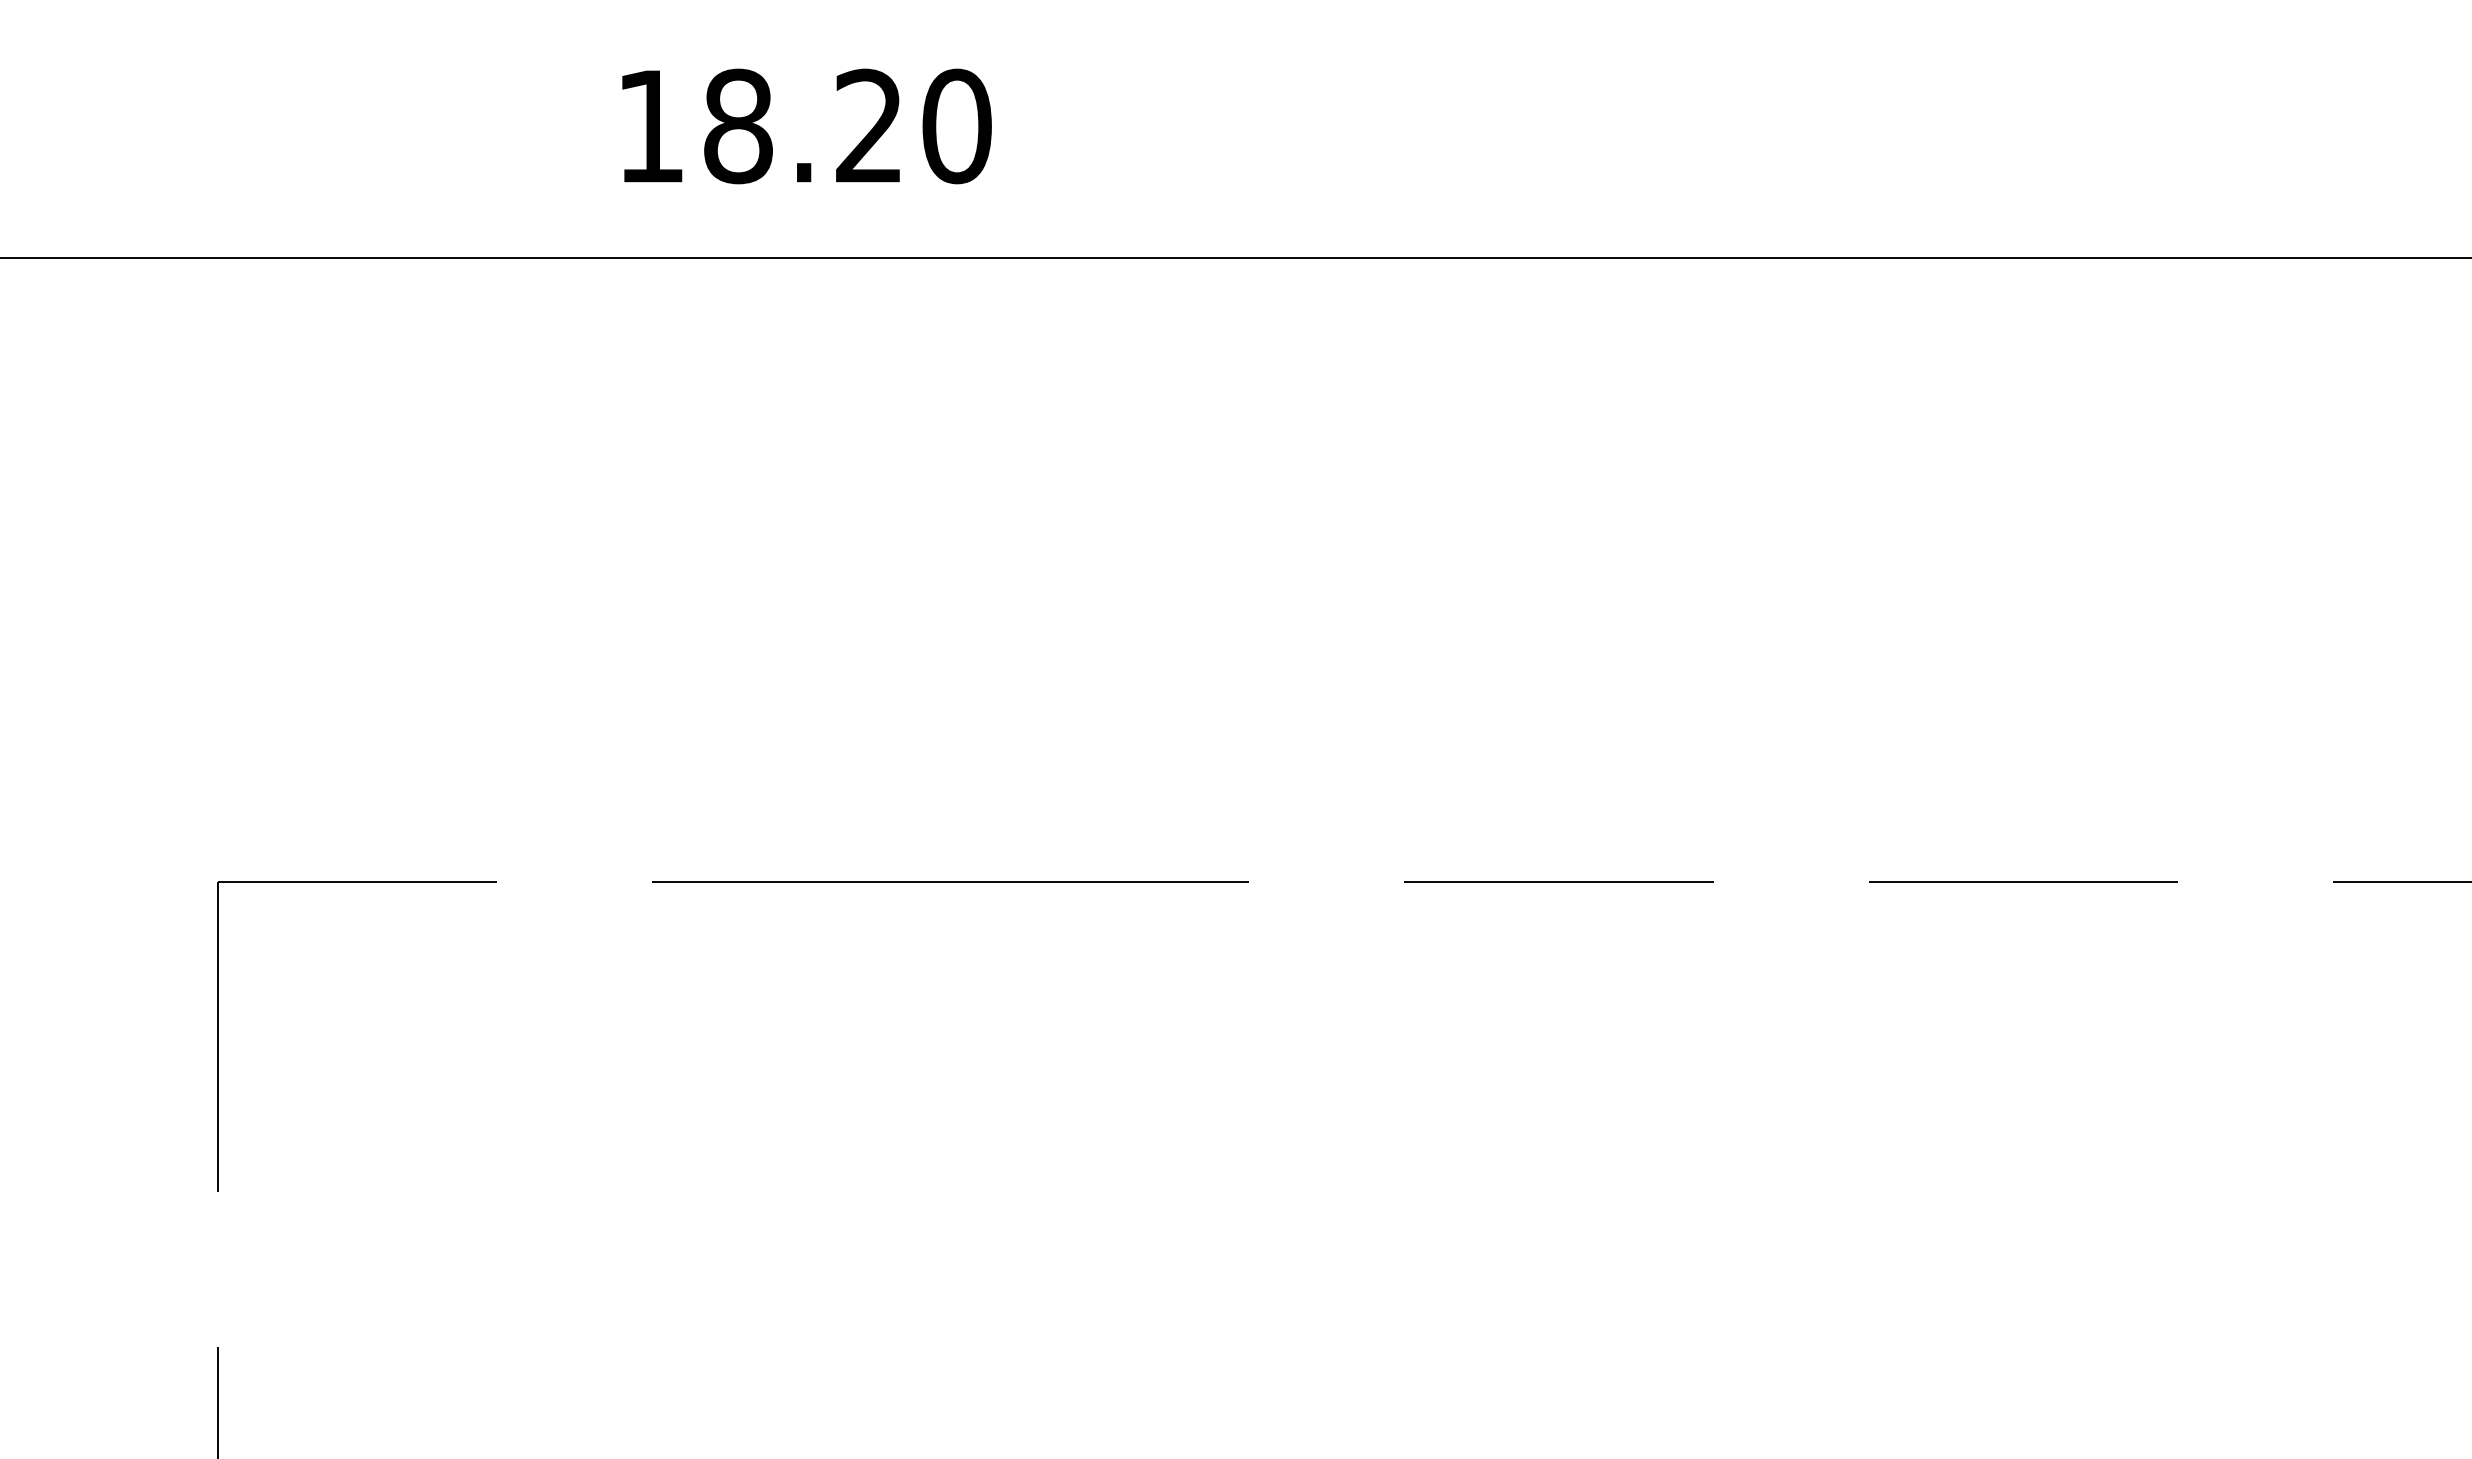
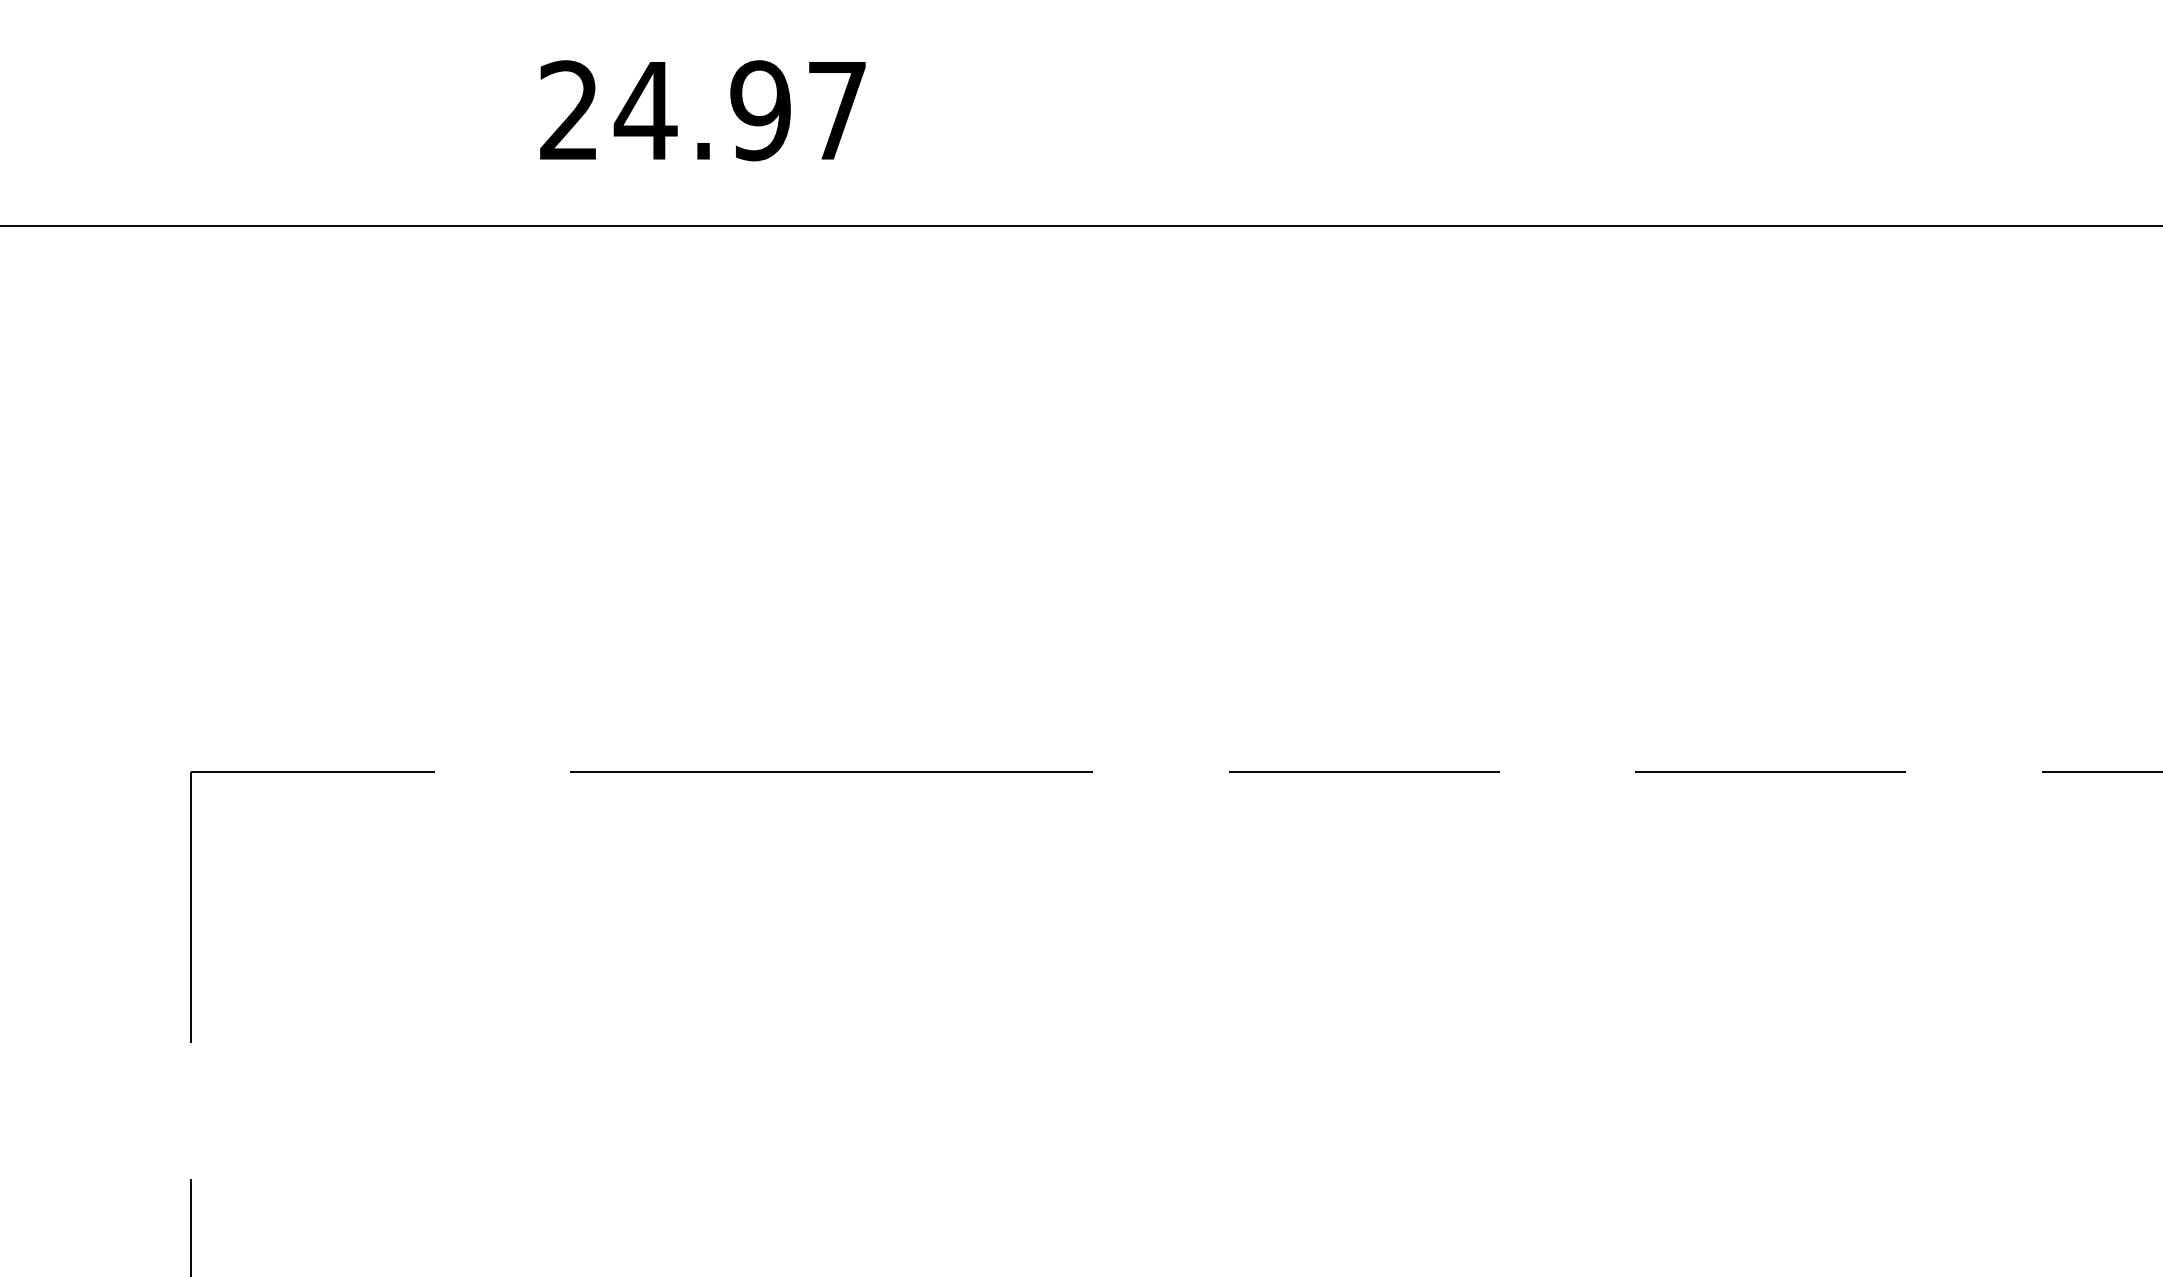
text: (804, 126) -> (703, 110), 18.20 -> 24.97

